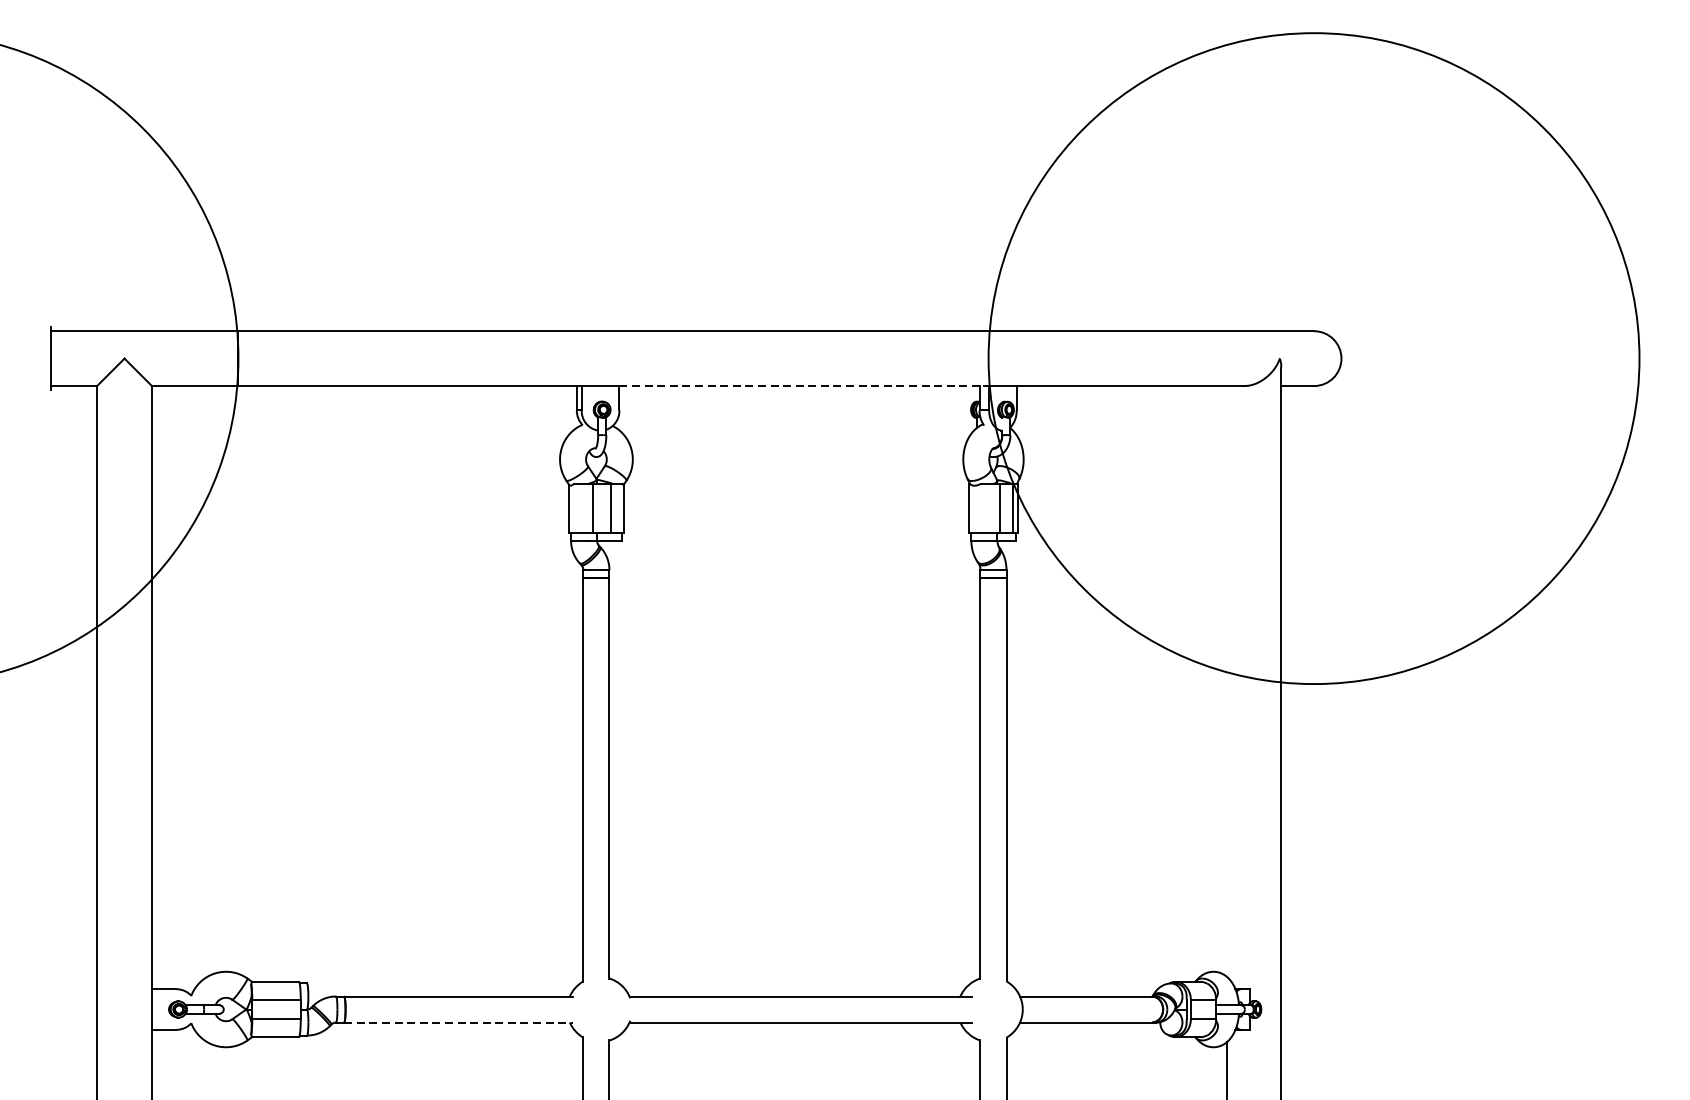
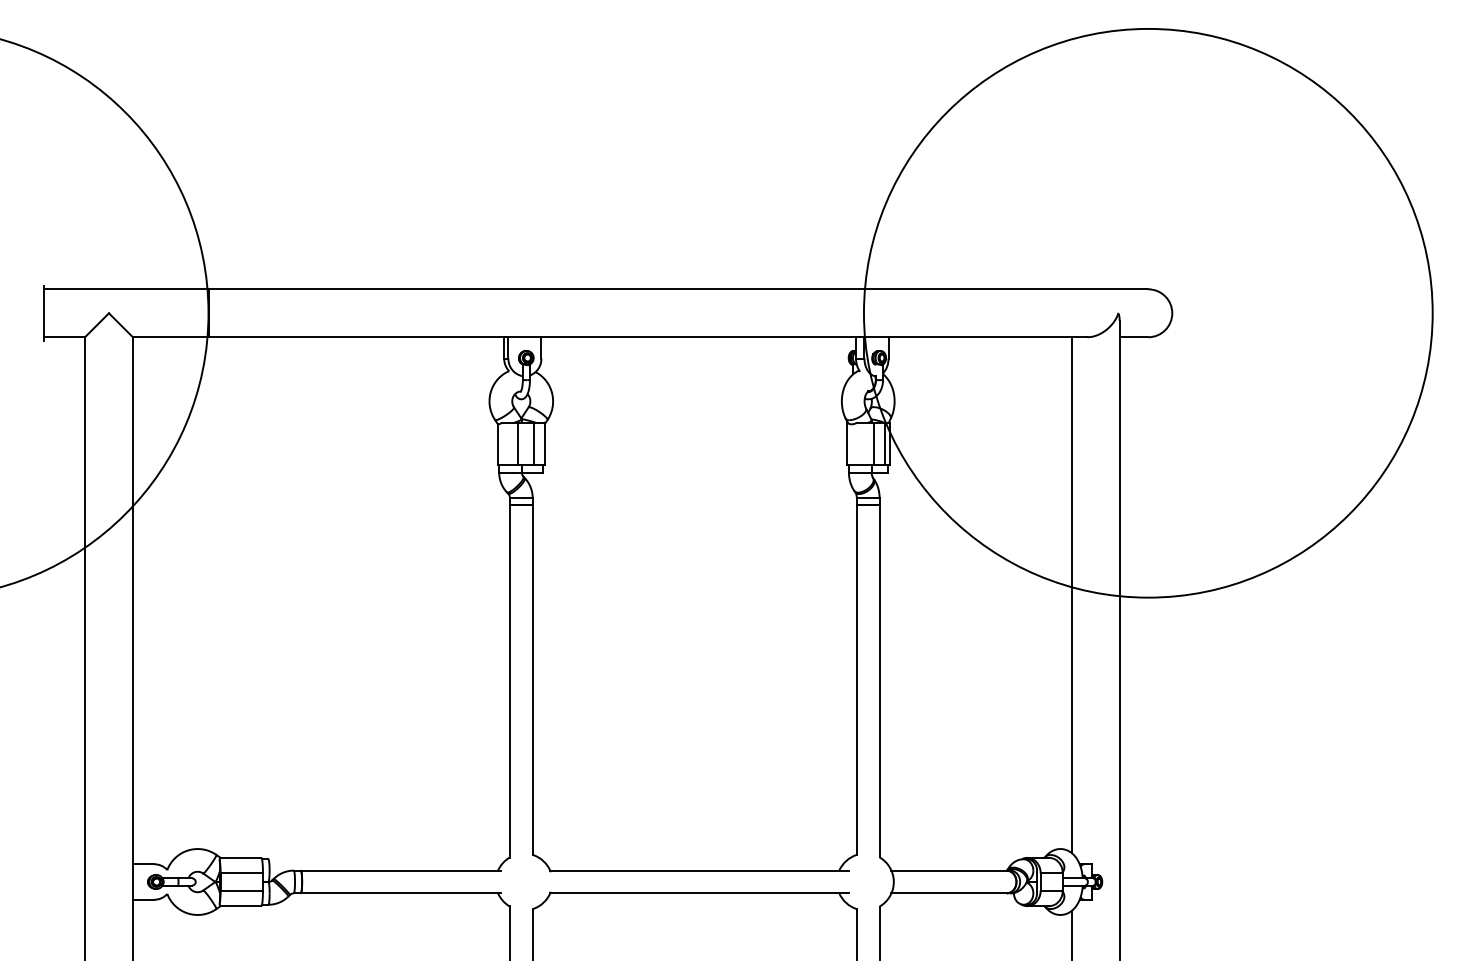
line: (802, 386) -> (701, 337), dashed -> solid
line: (1226, 681) -> (1071, 595), added
line: (459, 1022) -> (401, 893), dashed -> solid

